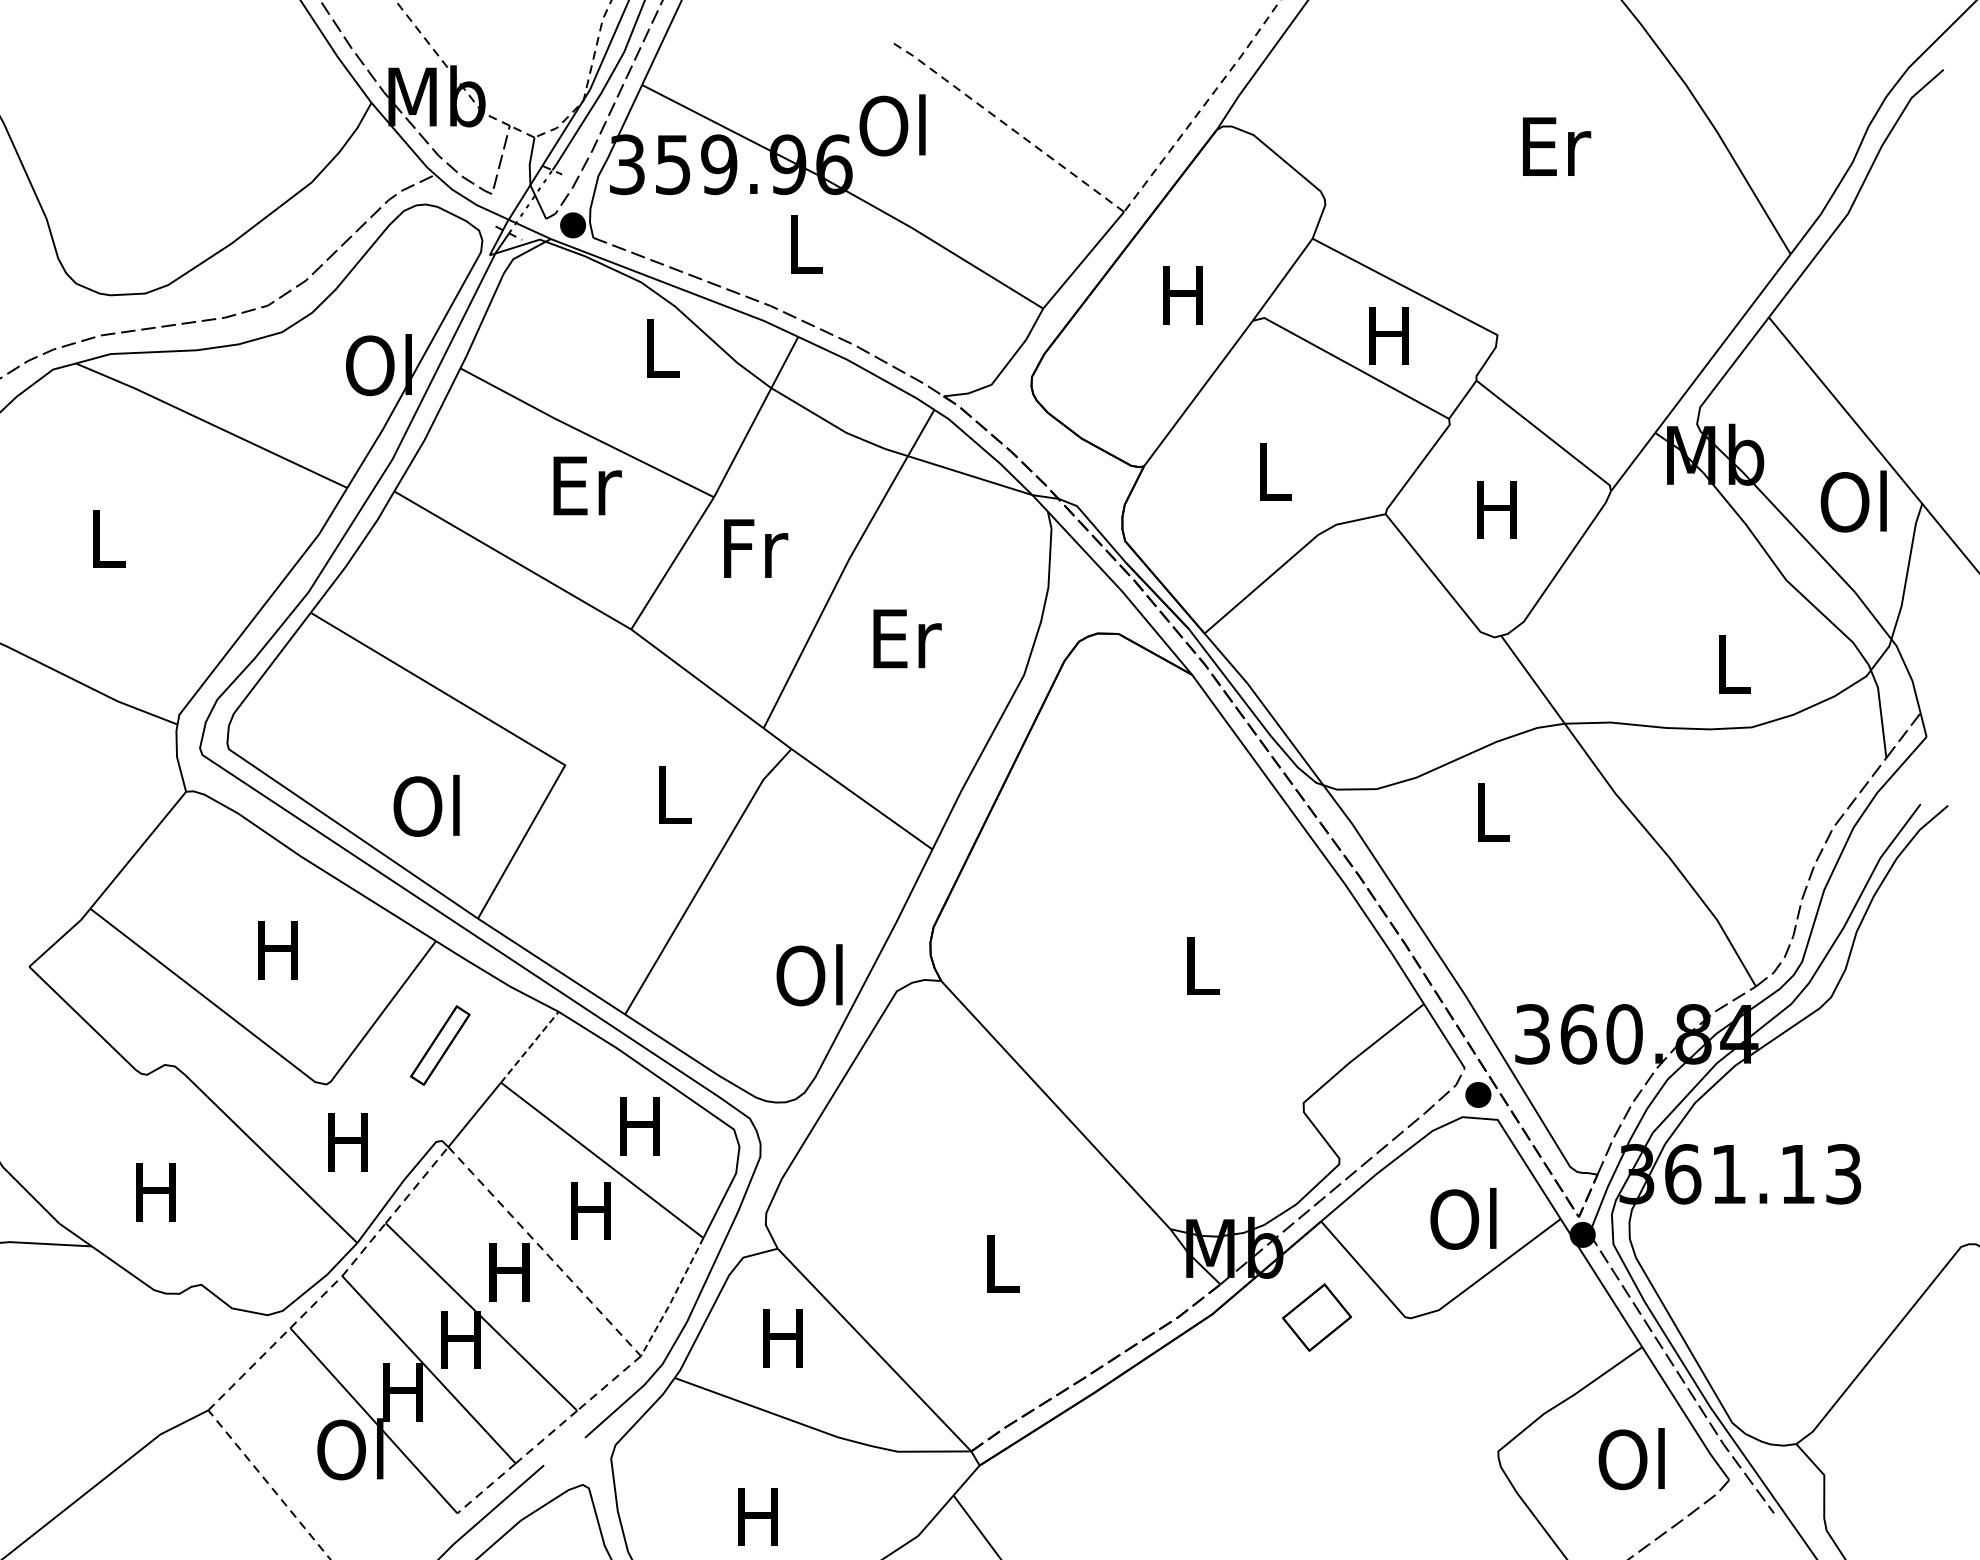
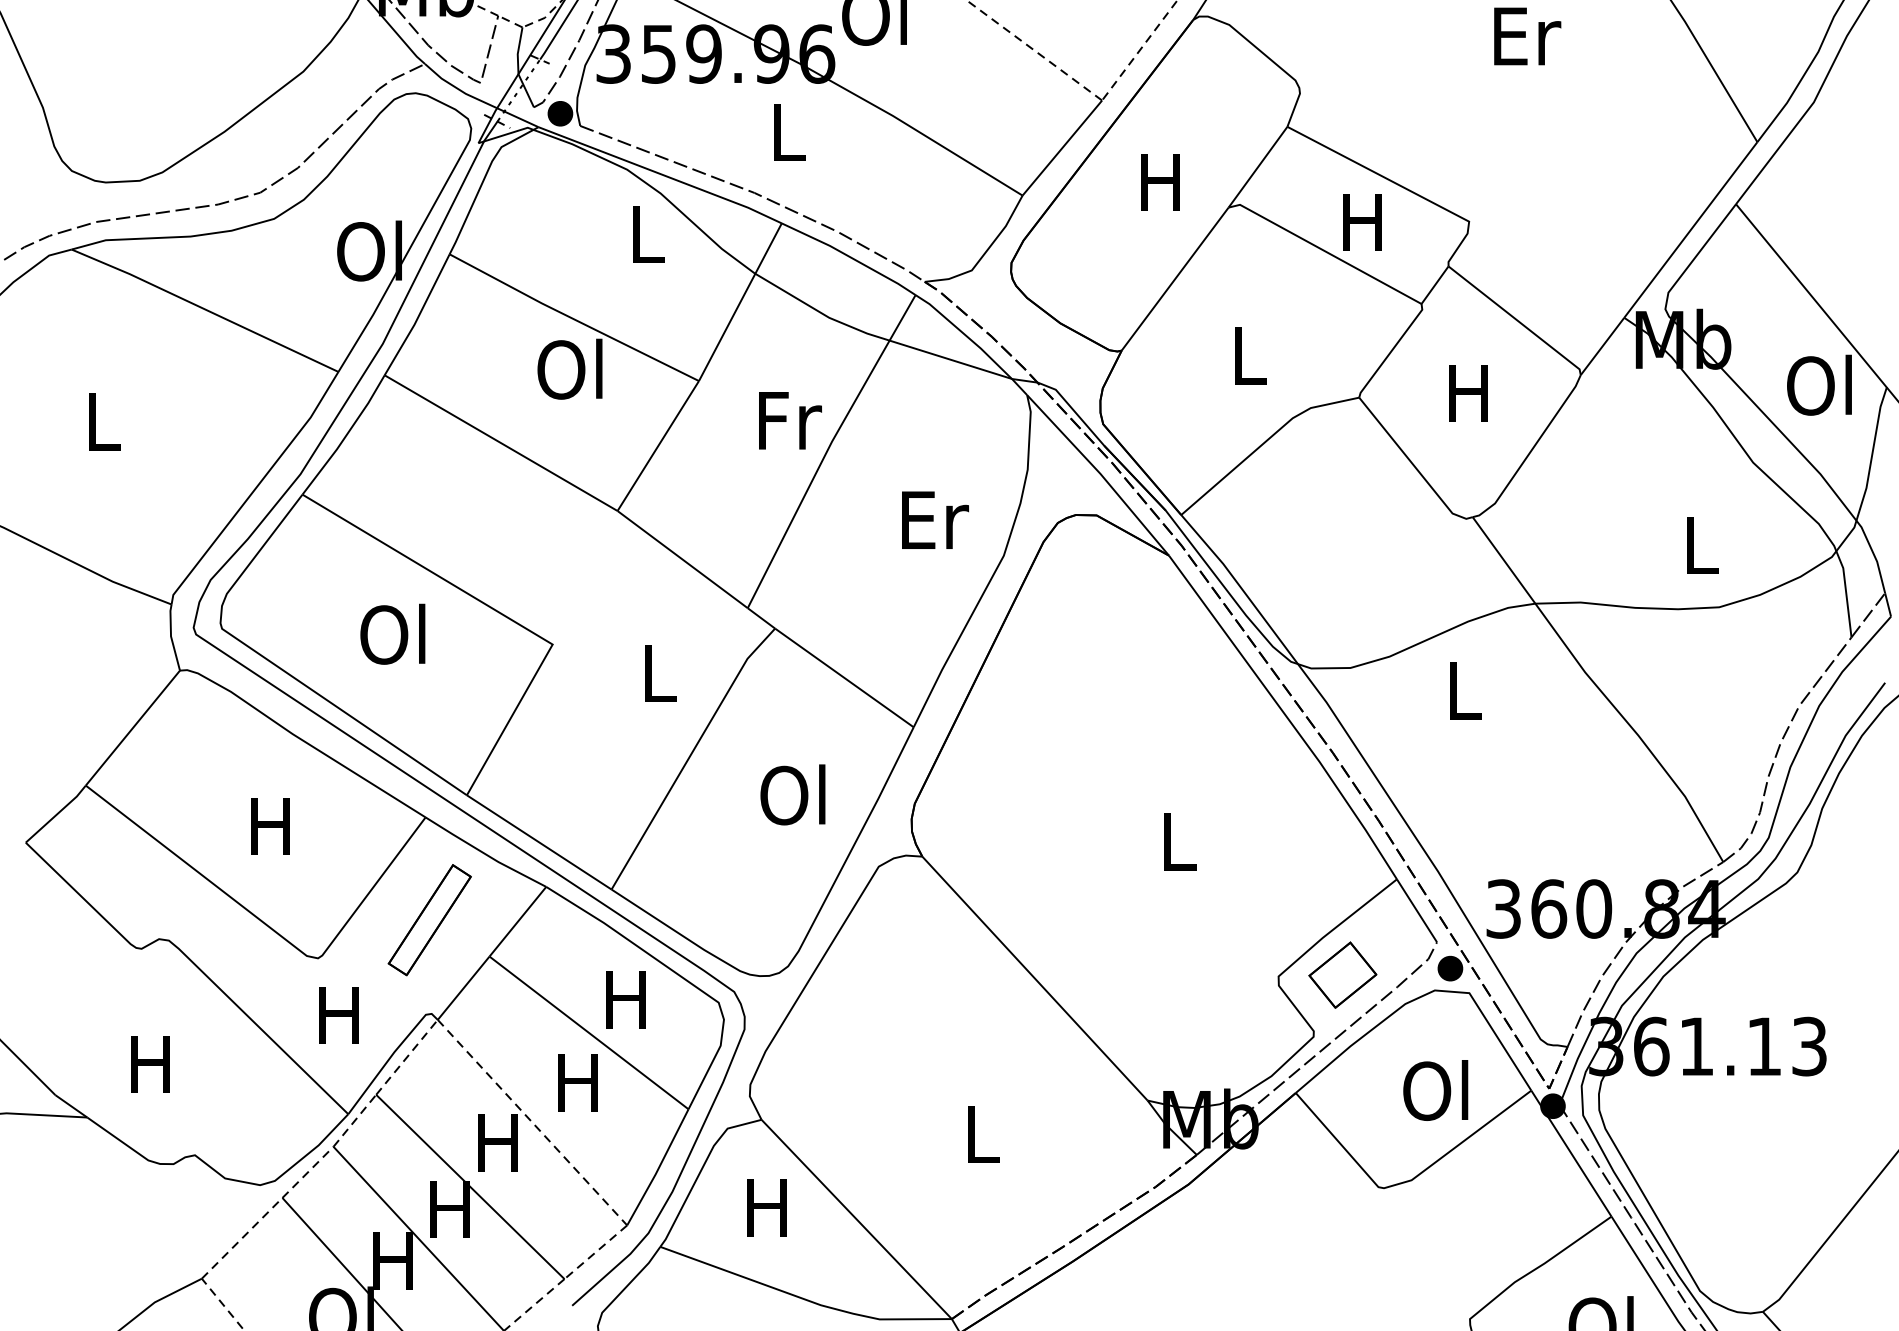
text: (585, 485) -> (572, 369), Er -> Ol
text: (756, 548) -> (790, 420), moved
text: (907, 638) -> (935, 519), moved
text: (426, 805) -> (392, 633), moved
text: (809, 975) -> (792, 795), moved
part: (440, 1045) -> (430, 920), size x1.43
line: (529, 1047) -> (517, 921), dashed -> solid
line: (673, 1298) -> (659, 1168), dashed -> solid
part: (1317, 1317) -> (1343, 975), moved

